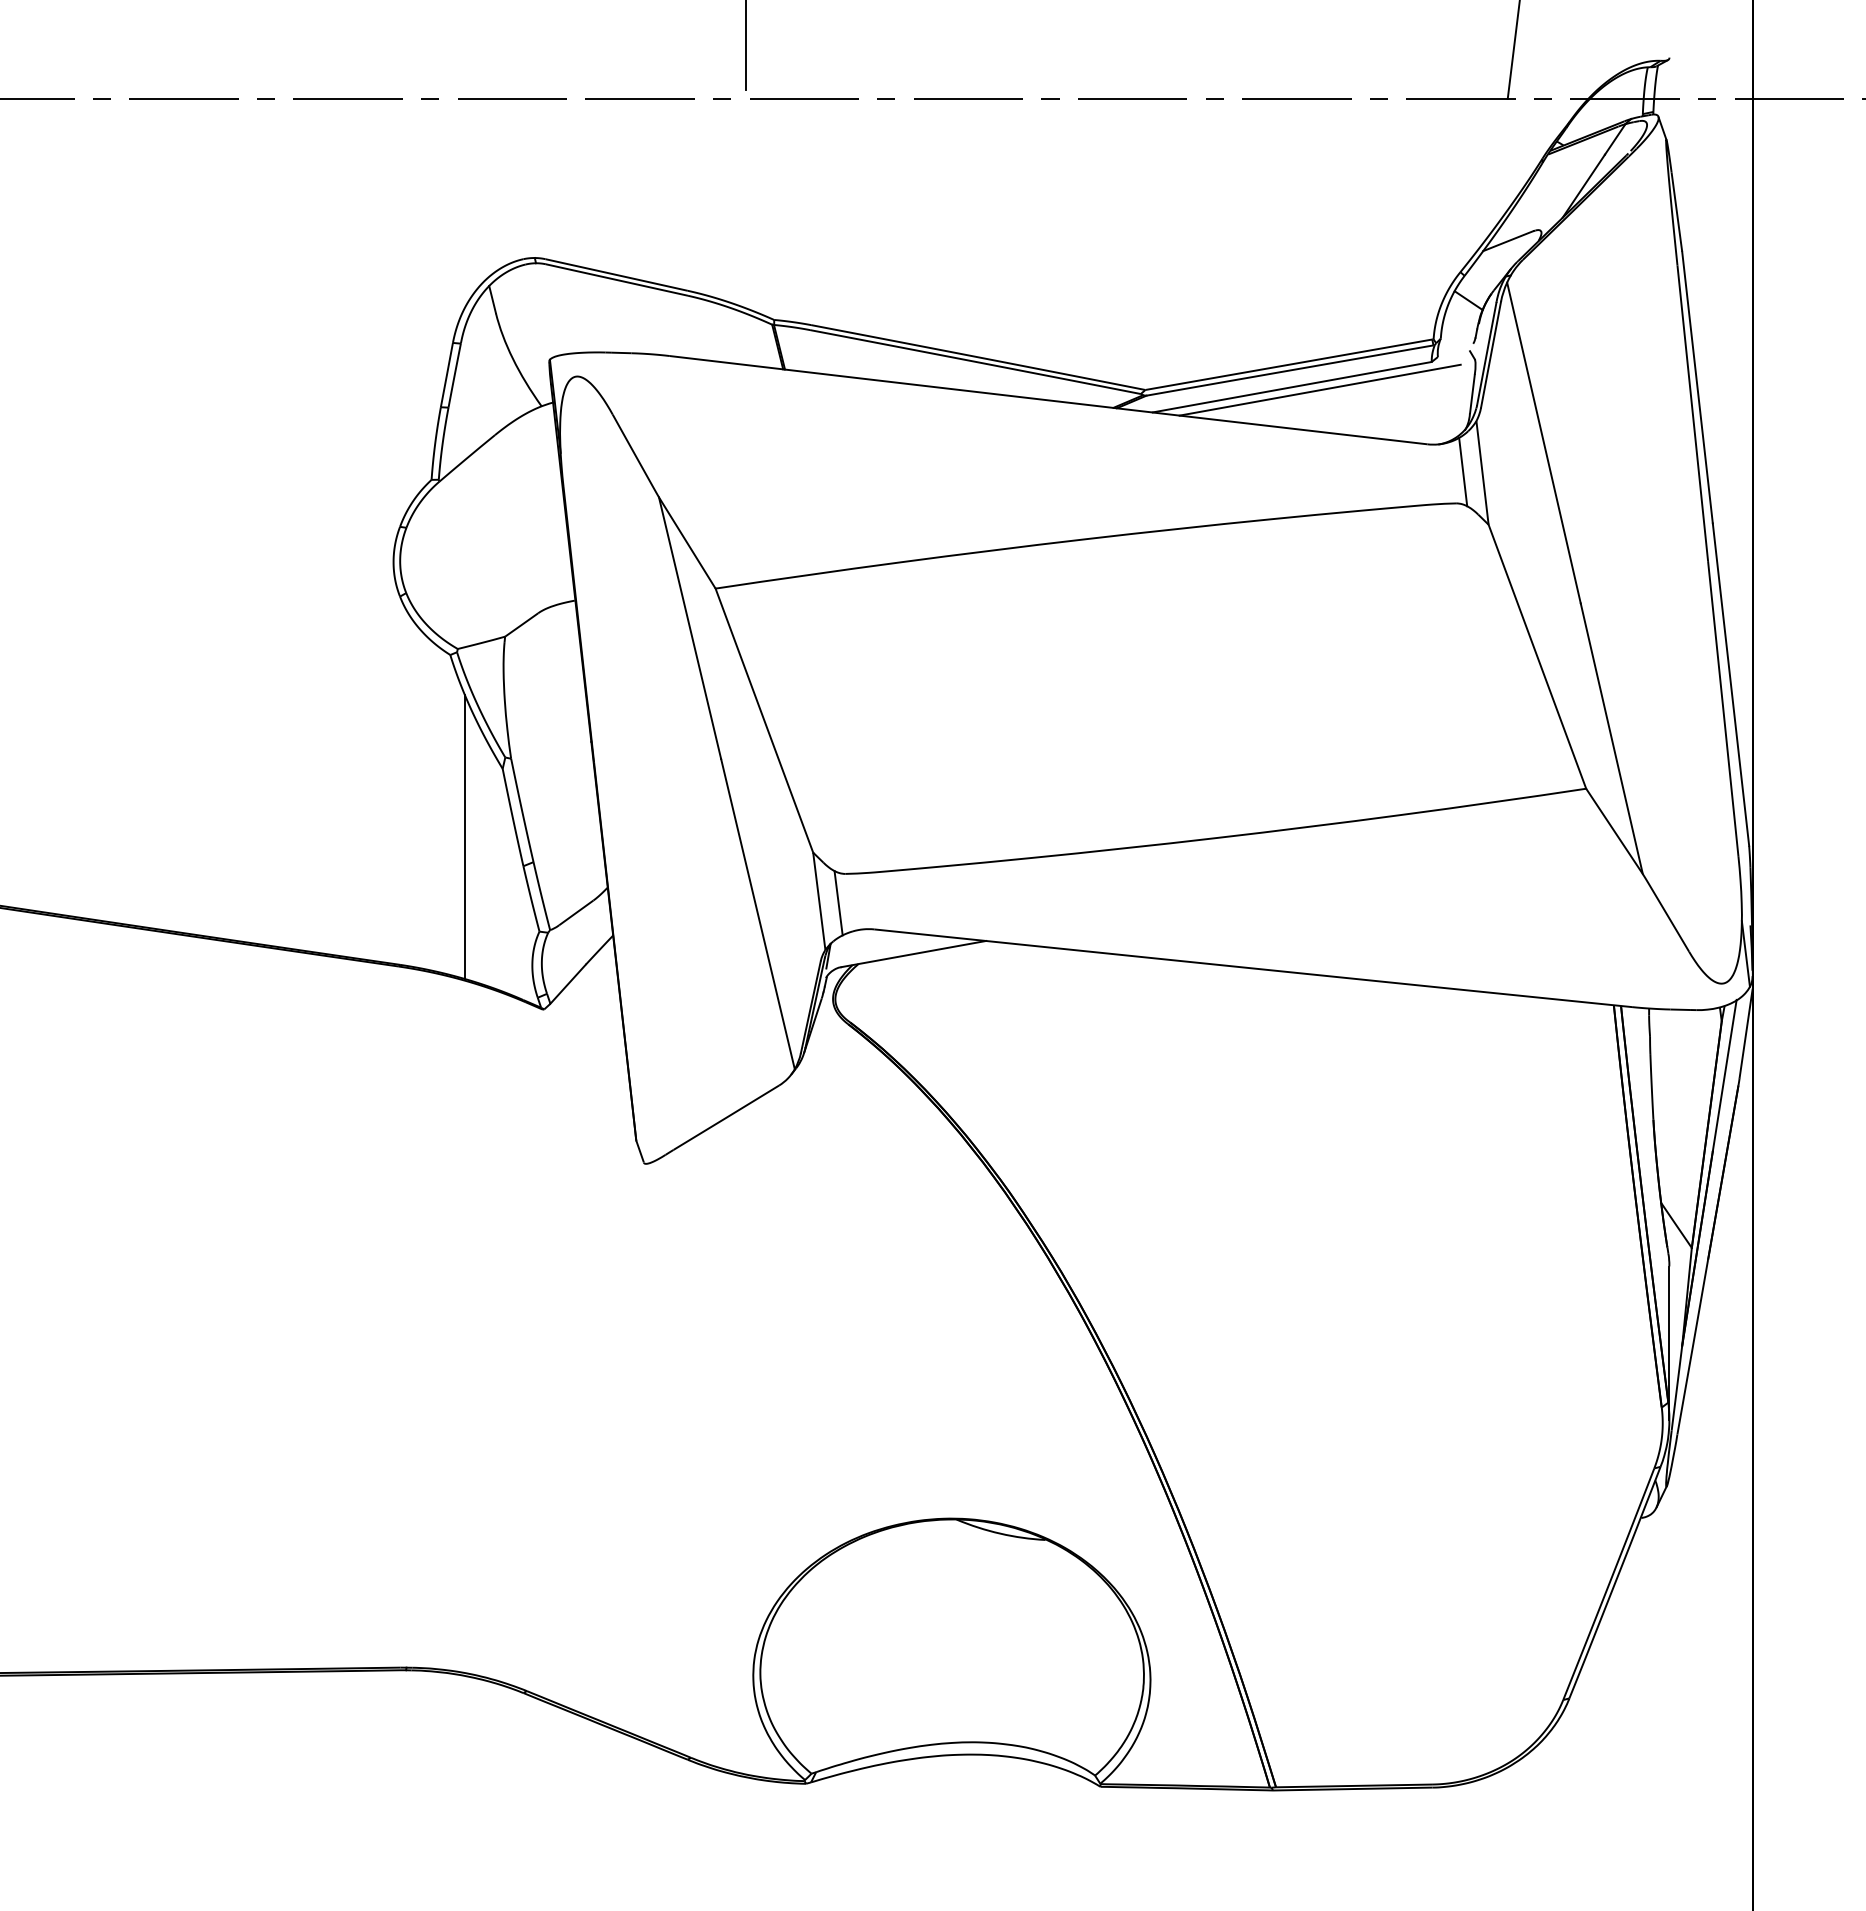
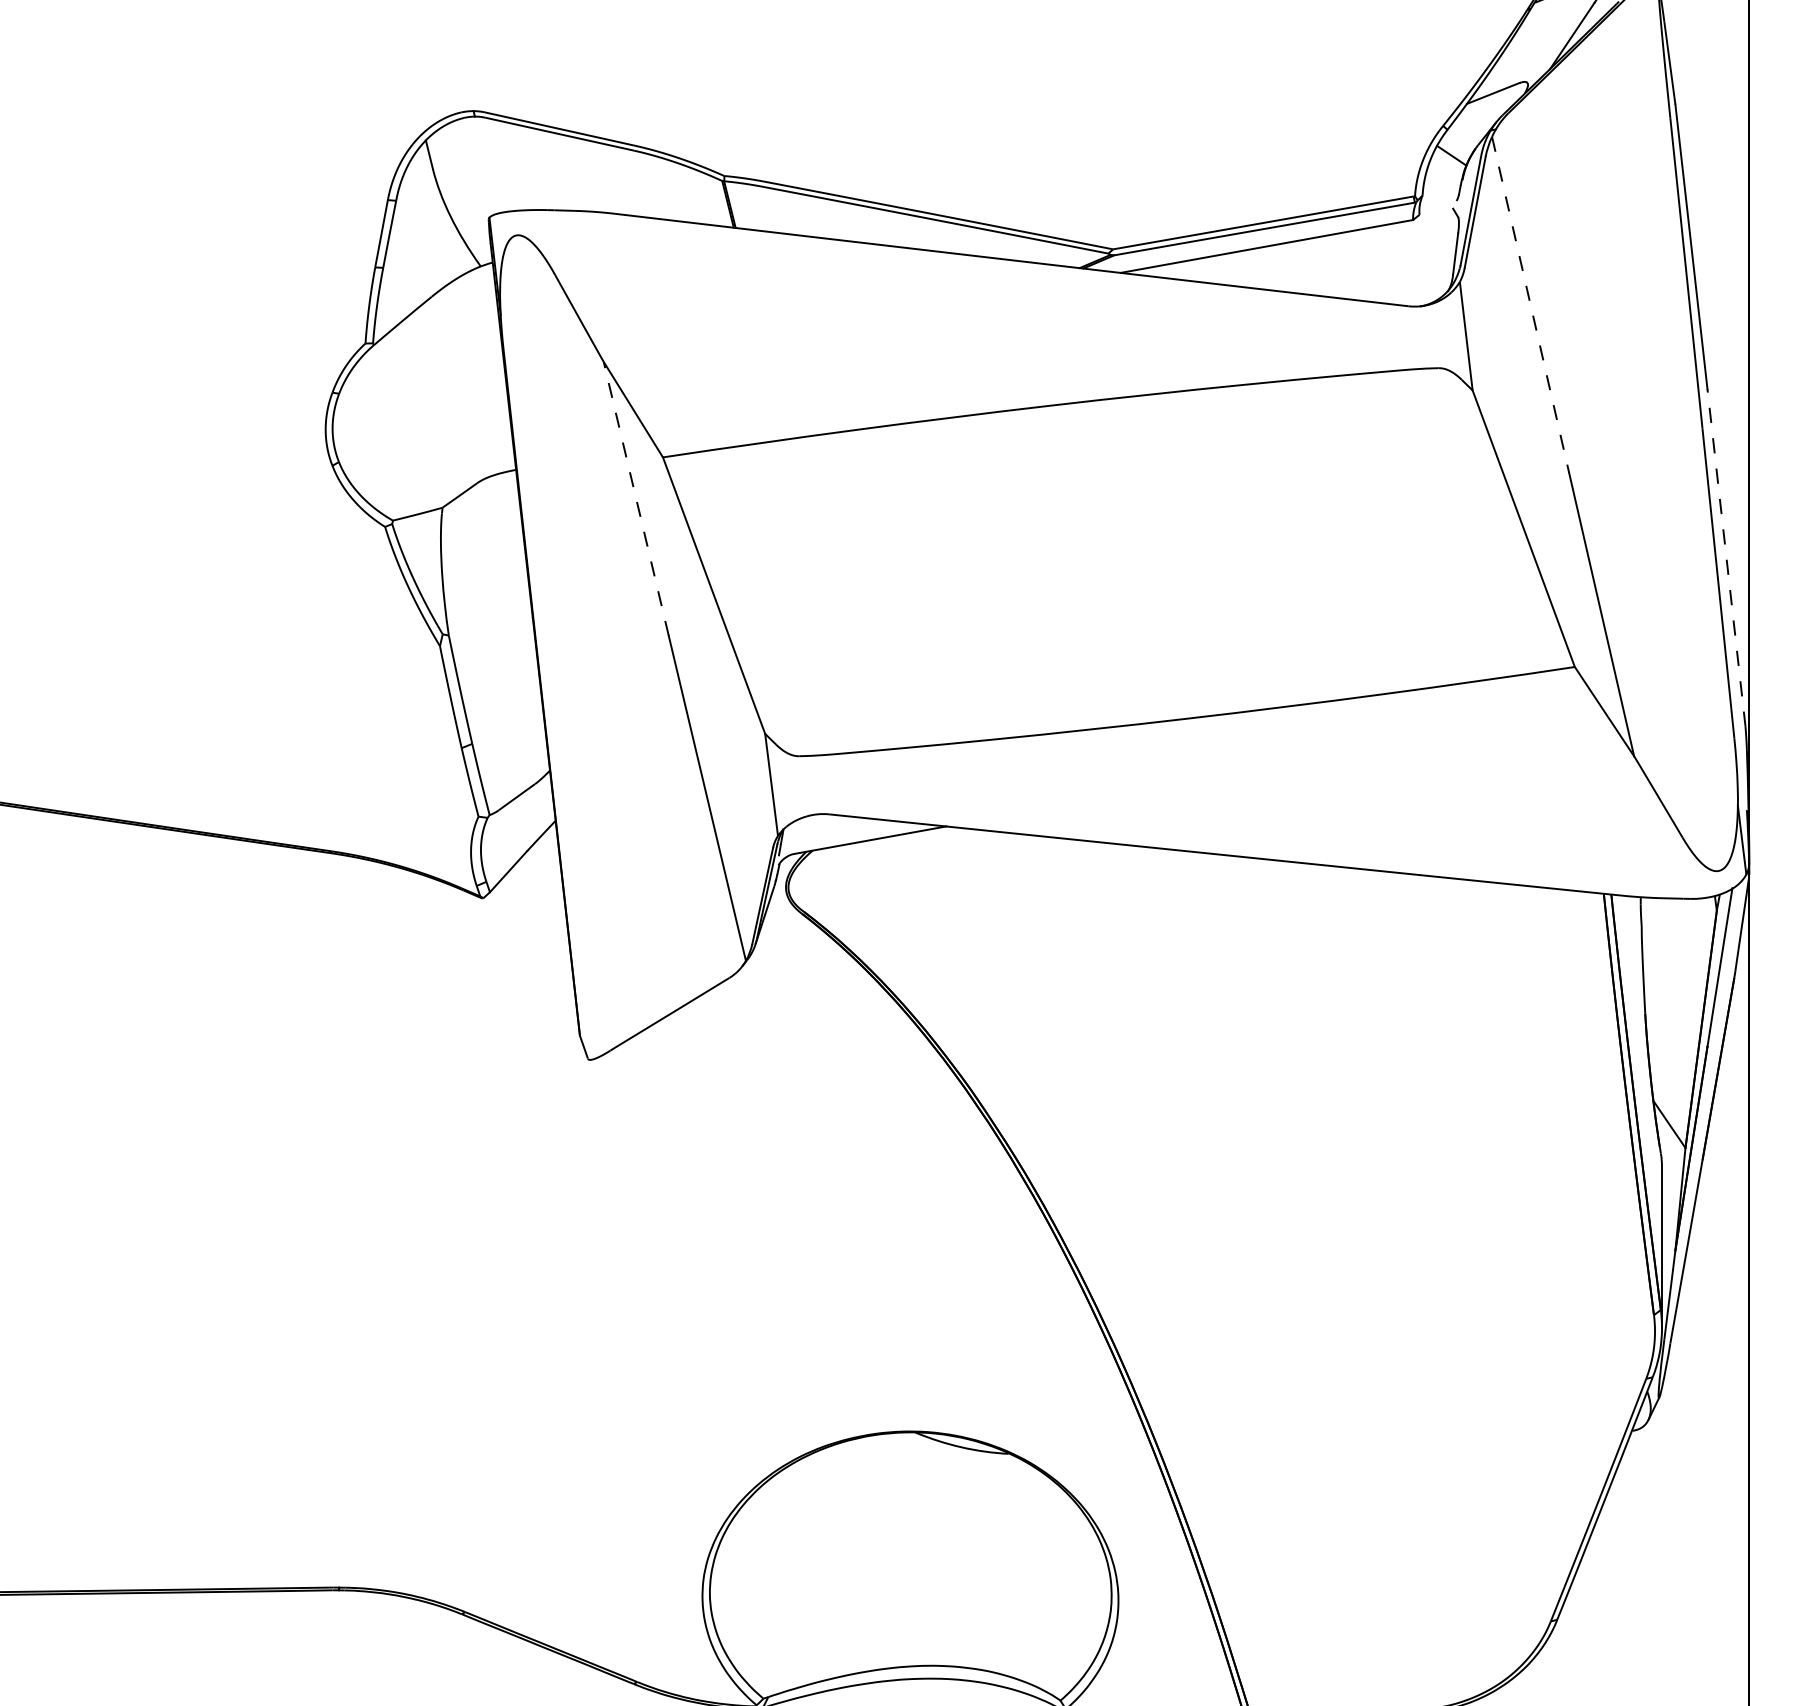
line: (1319, 389) -> (1295, 248), removed
line: (1543, 443) -> (1530, 305), solid -> dashed
line: (1463, 471) -> (1446, 334), removed
line: (689, 627) -> (635, 498), solid -> dashed
line: (1730, 684) -> (1725, 557), solid -> dashed
line: (464, 836) -> (399, 717), removed
line: (838, 903) -> (791, 787), removed

